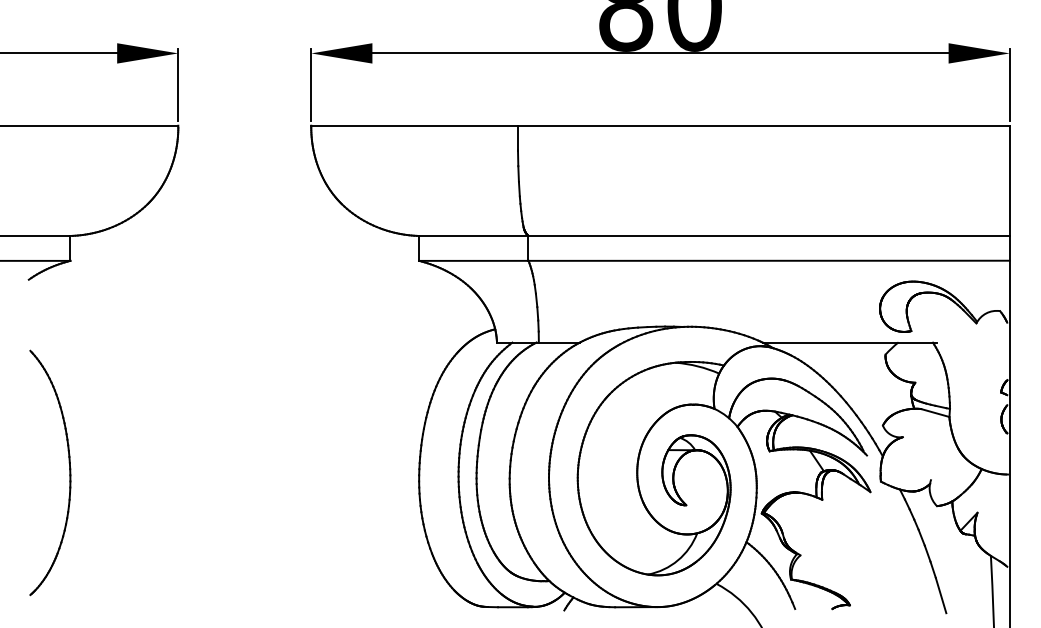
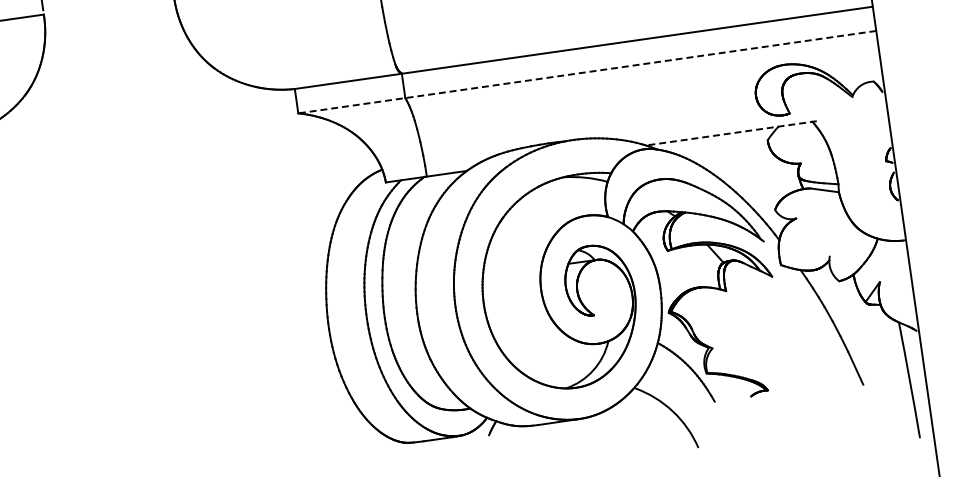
line: (713, 260) -> (586, 71), solid -> dashed
line: (849, 342) -> (730, 133), solid -> dashed

